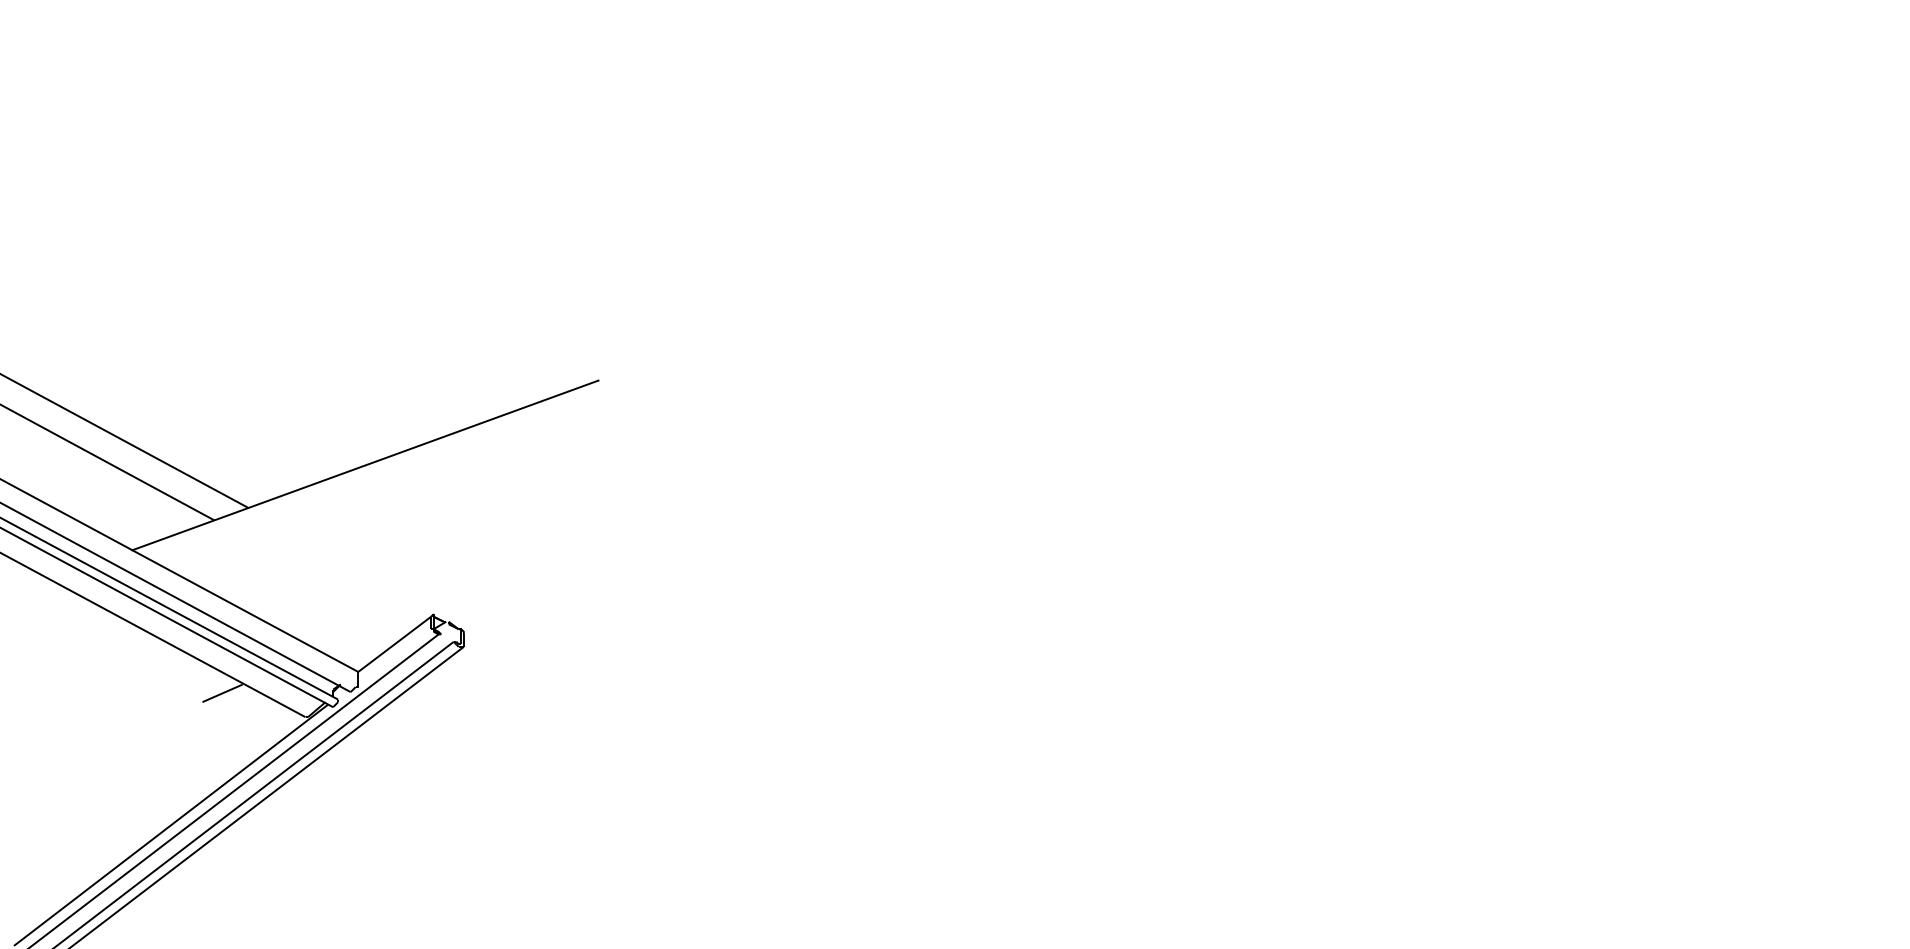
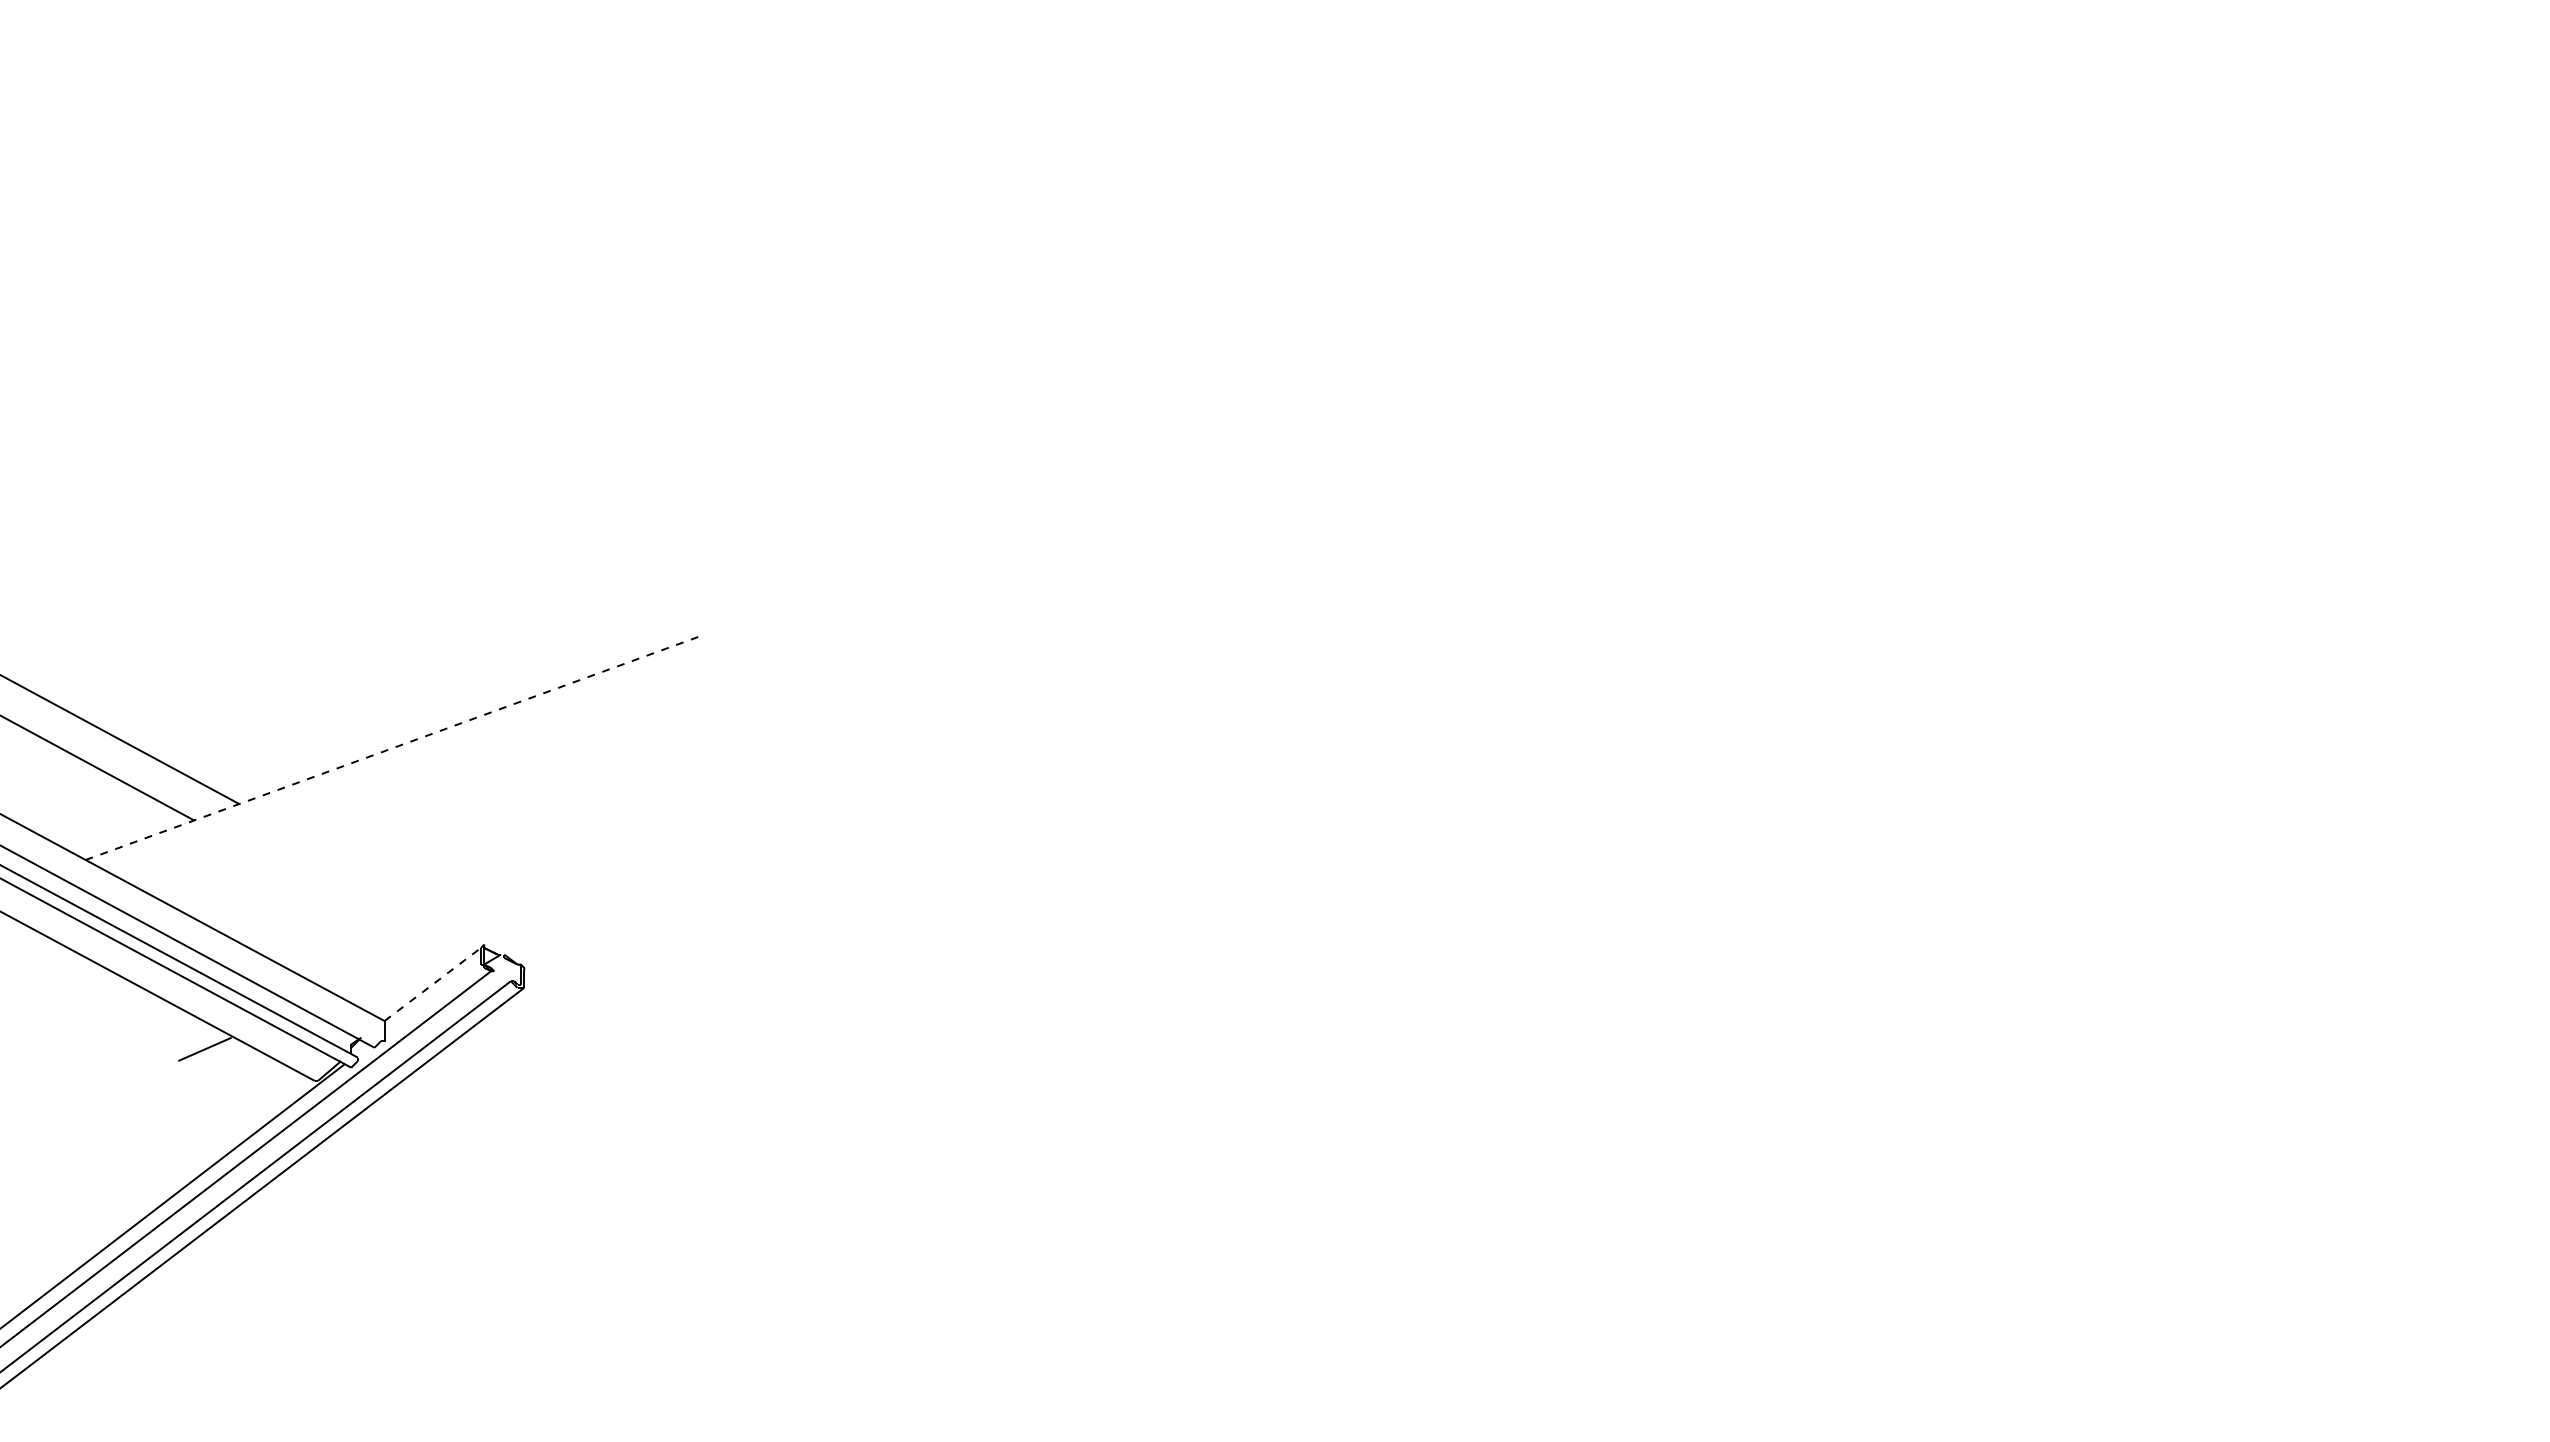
line: (365, 465) -> (394, 747), solid -> dashed
line: (395, 644) -> (433, 984), solid -> dashed

